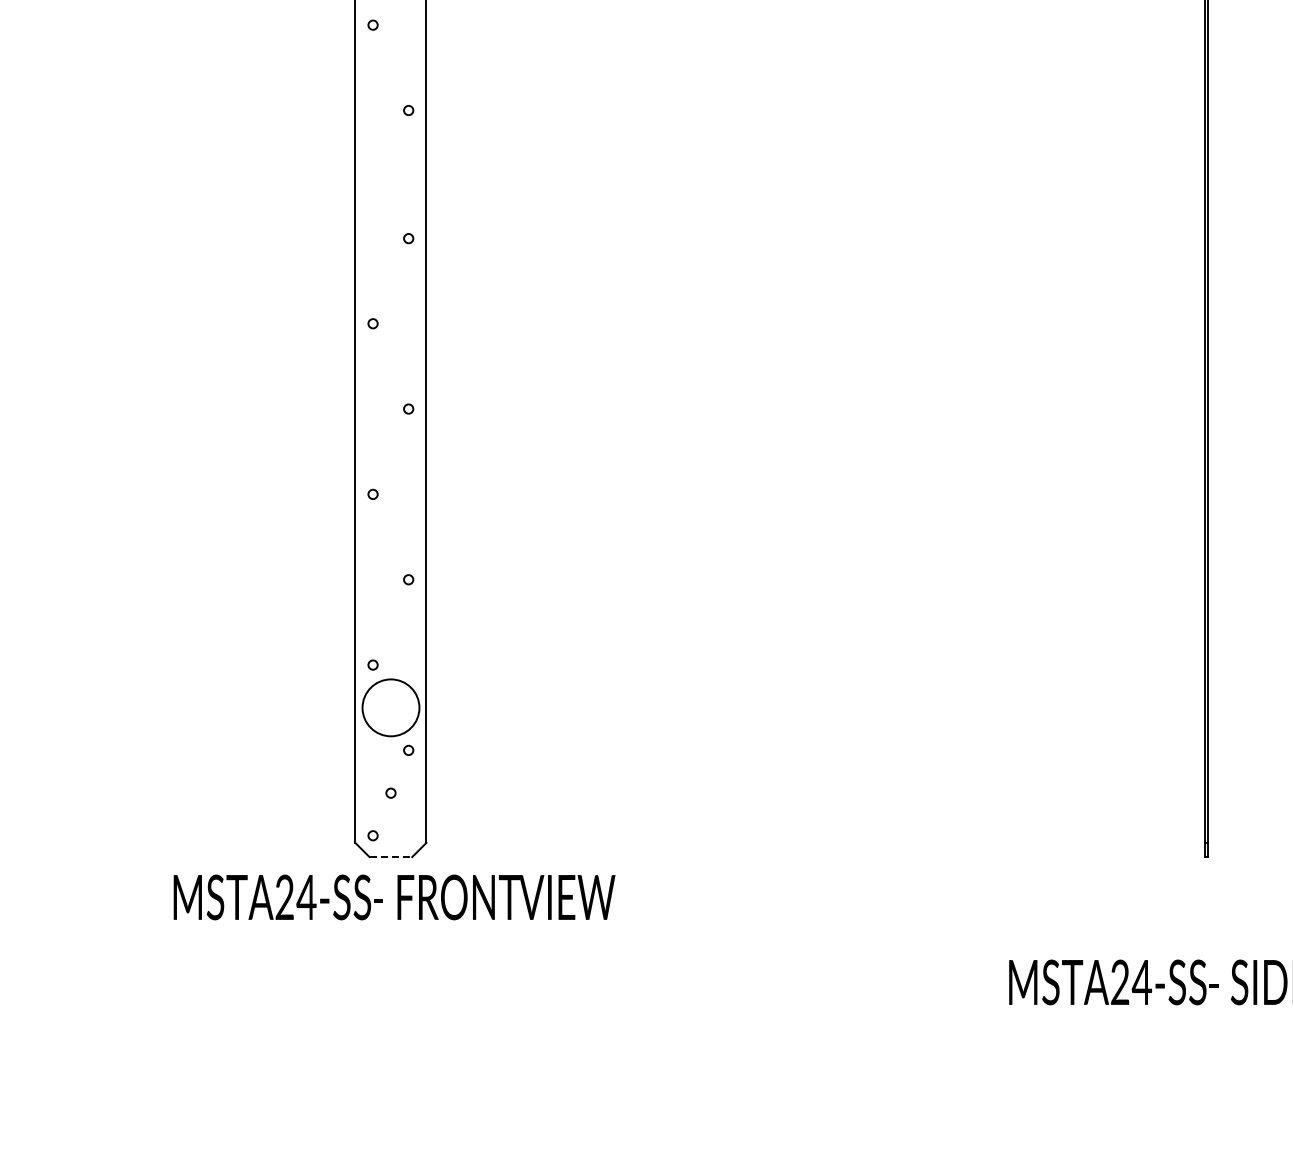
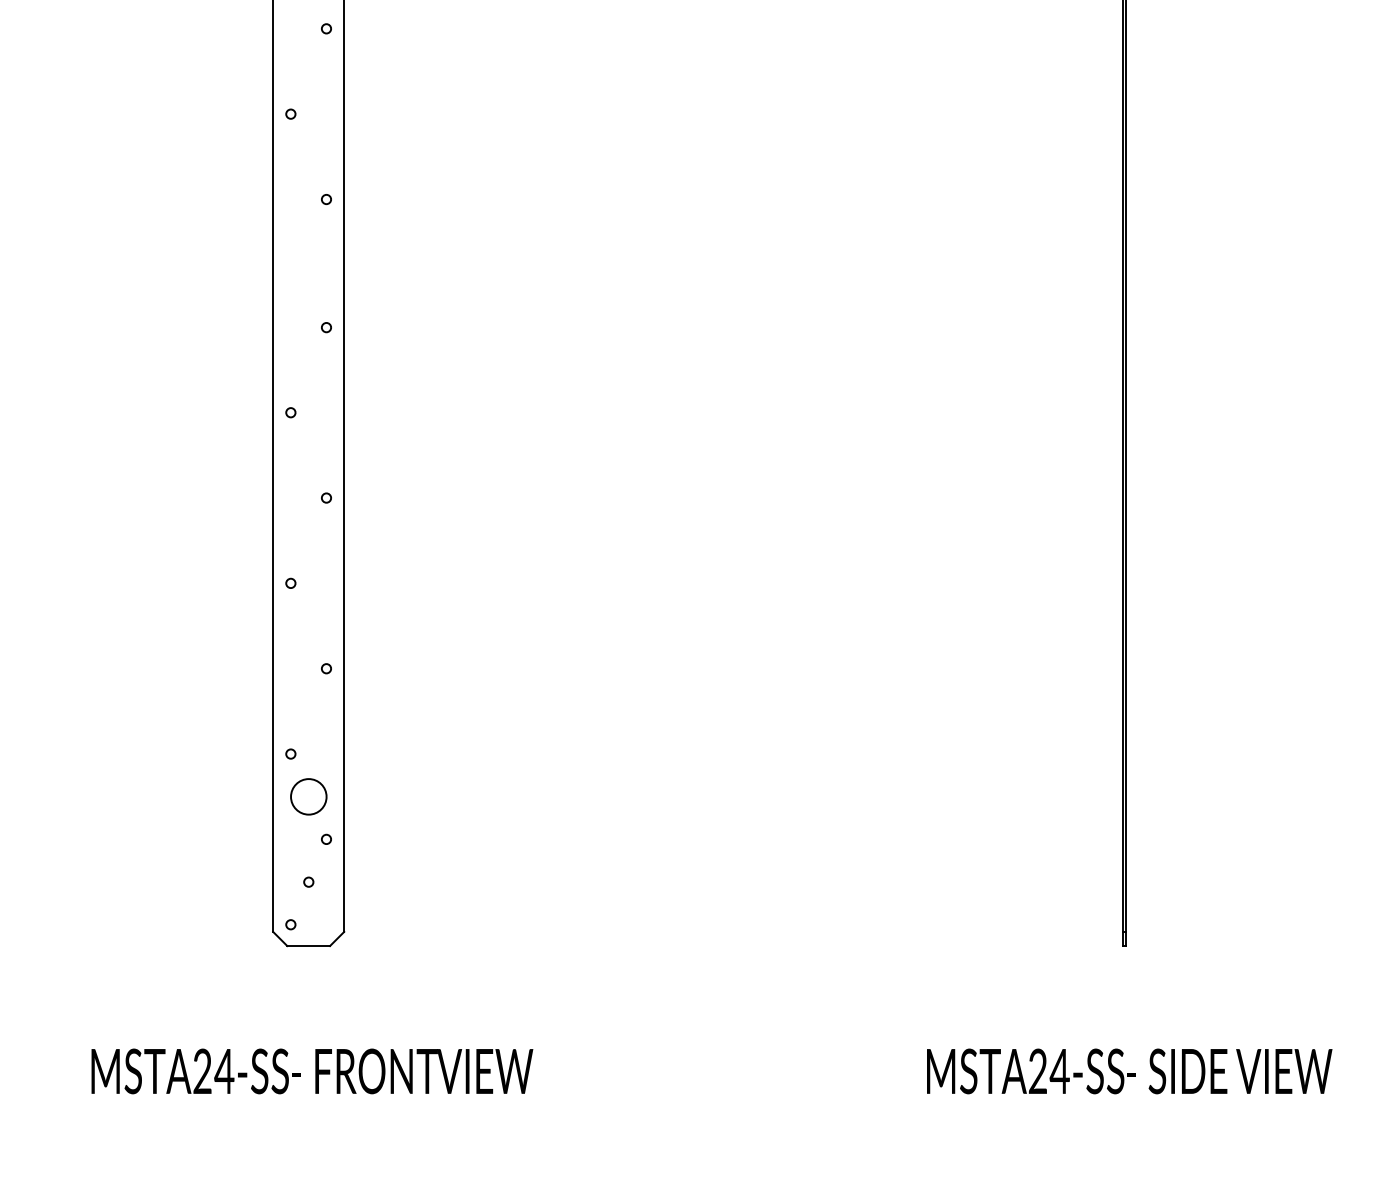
circle: (390, 707) -> (308, 796), size x0.62
line: (391, 857) -> (309, 946), dashed -> solid
text: (394, 897) -> (312, 1071), moved

